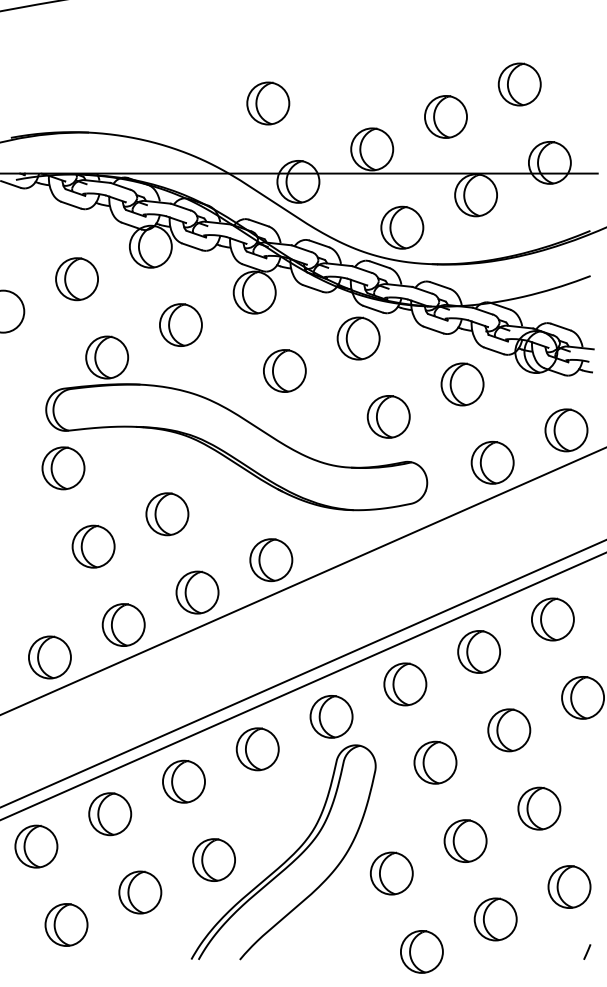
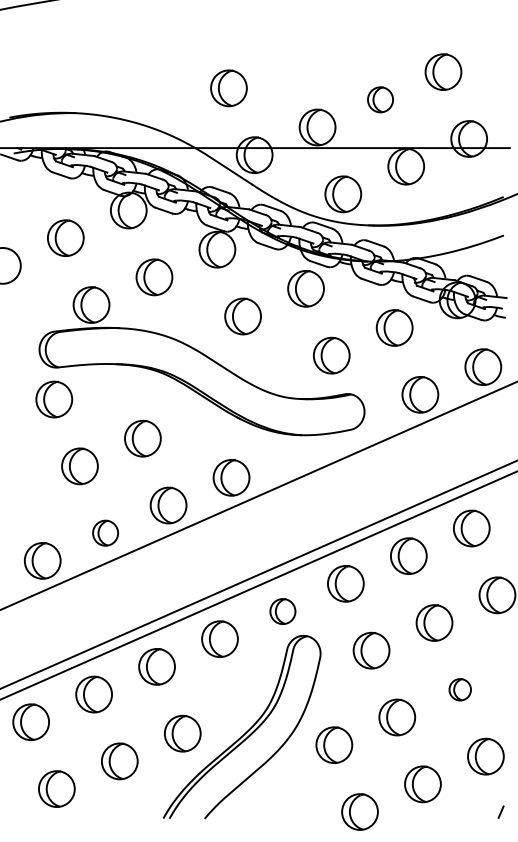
part: (445, 116) -> (380, 99), size x0.7
part: (123, 624) -> (105, 532), size x0.7
part: (331, 716) -> (282, 611), size x0.7
part: (539, 808) -> (460, 689), size x0.6

